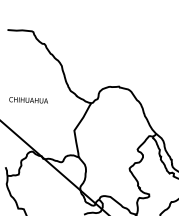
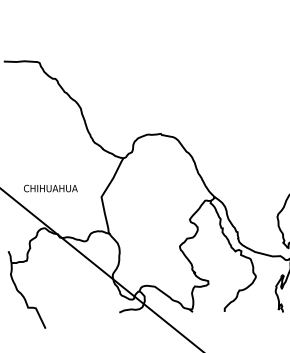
text: (28, 100) -> (50, 188), moved

